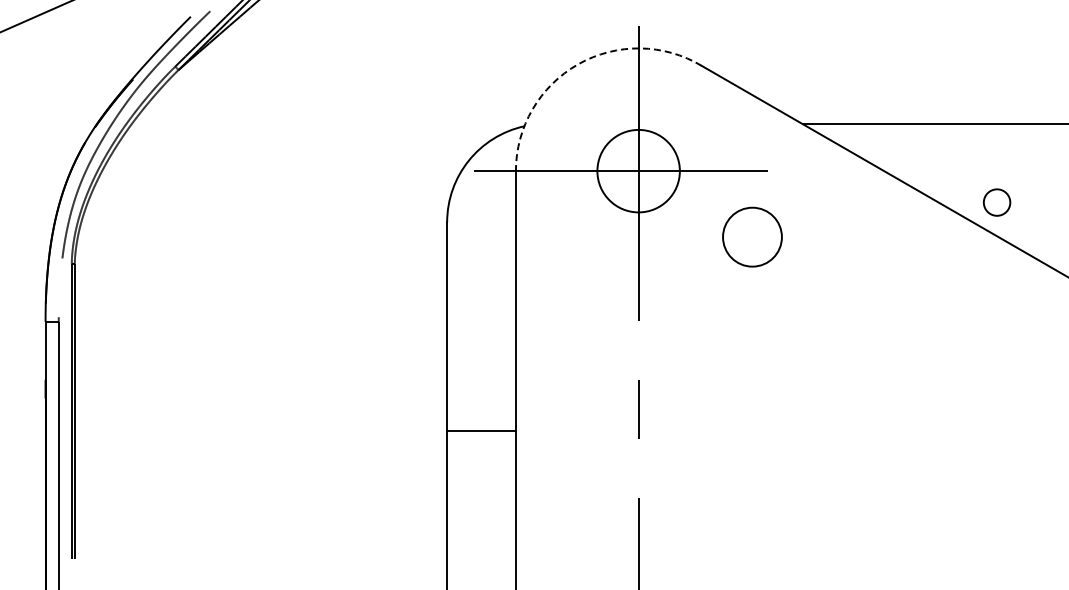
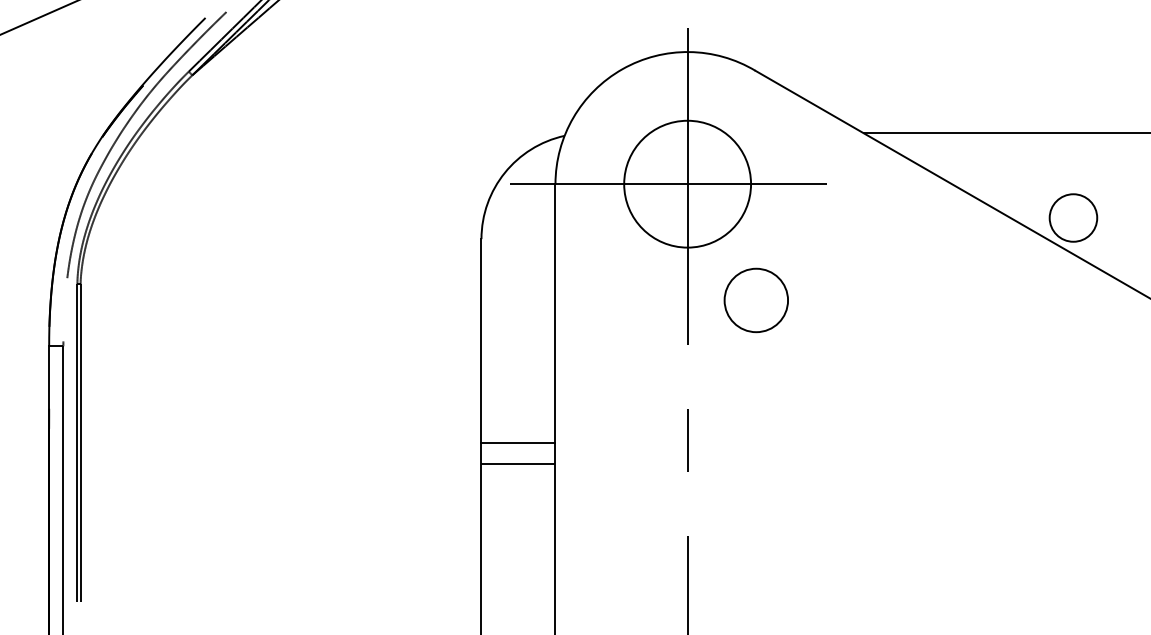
arc: (578, 64) -> (622, 69), dashed -> solid
circle: (638, 171) -> (687, 184), size x1.43
circle: (997, 202) -> (1073, 217), size x1.67
circle: (752, 236) -> (756, 299), moved
line: (481, 411) -> (518, 442), added

